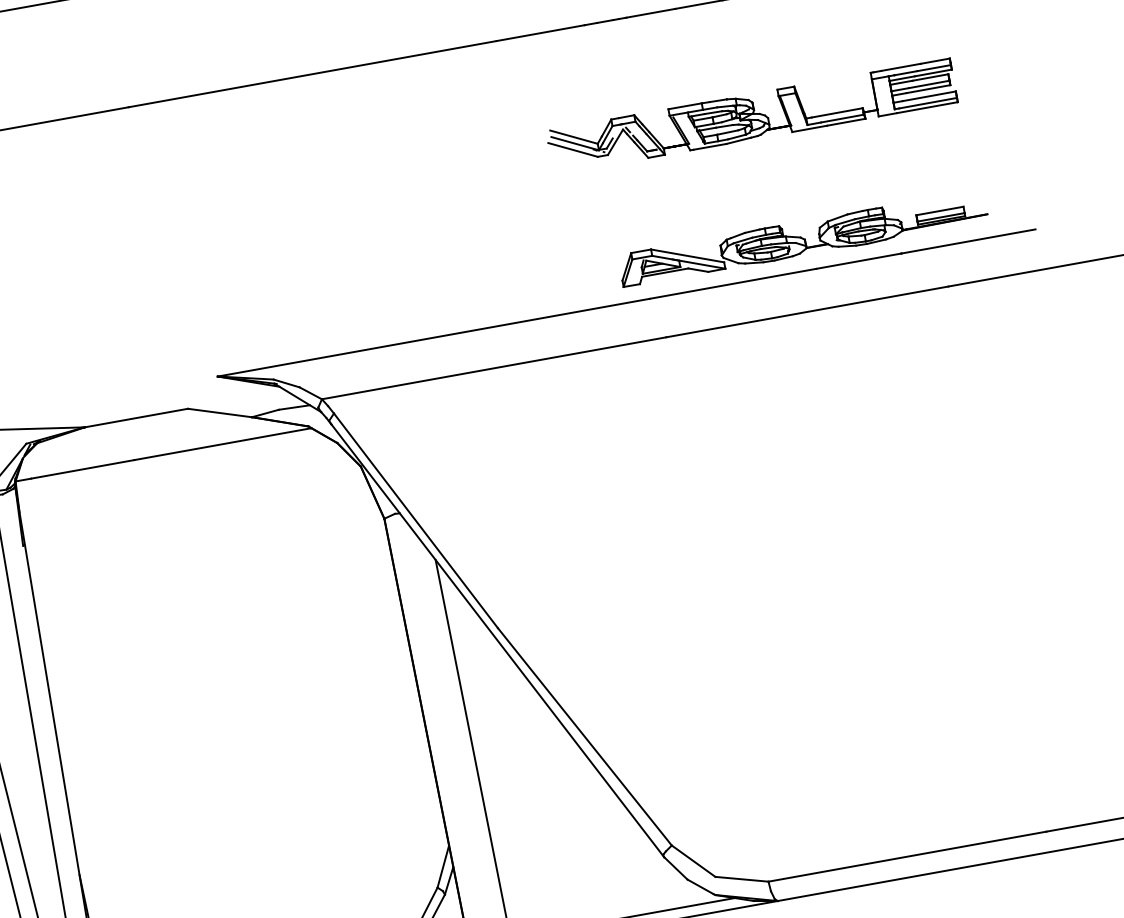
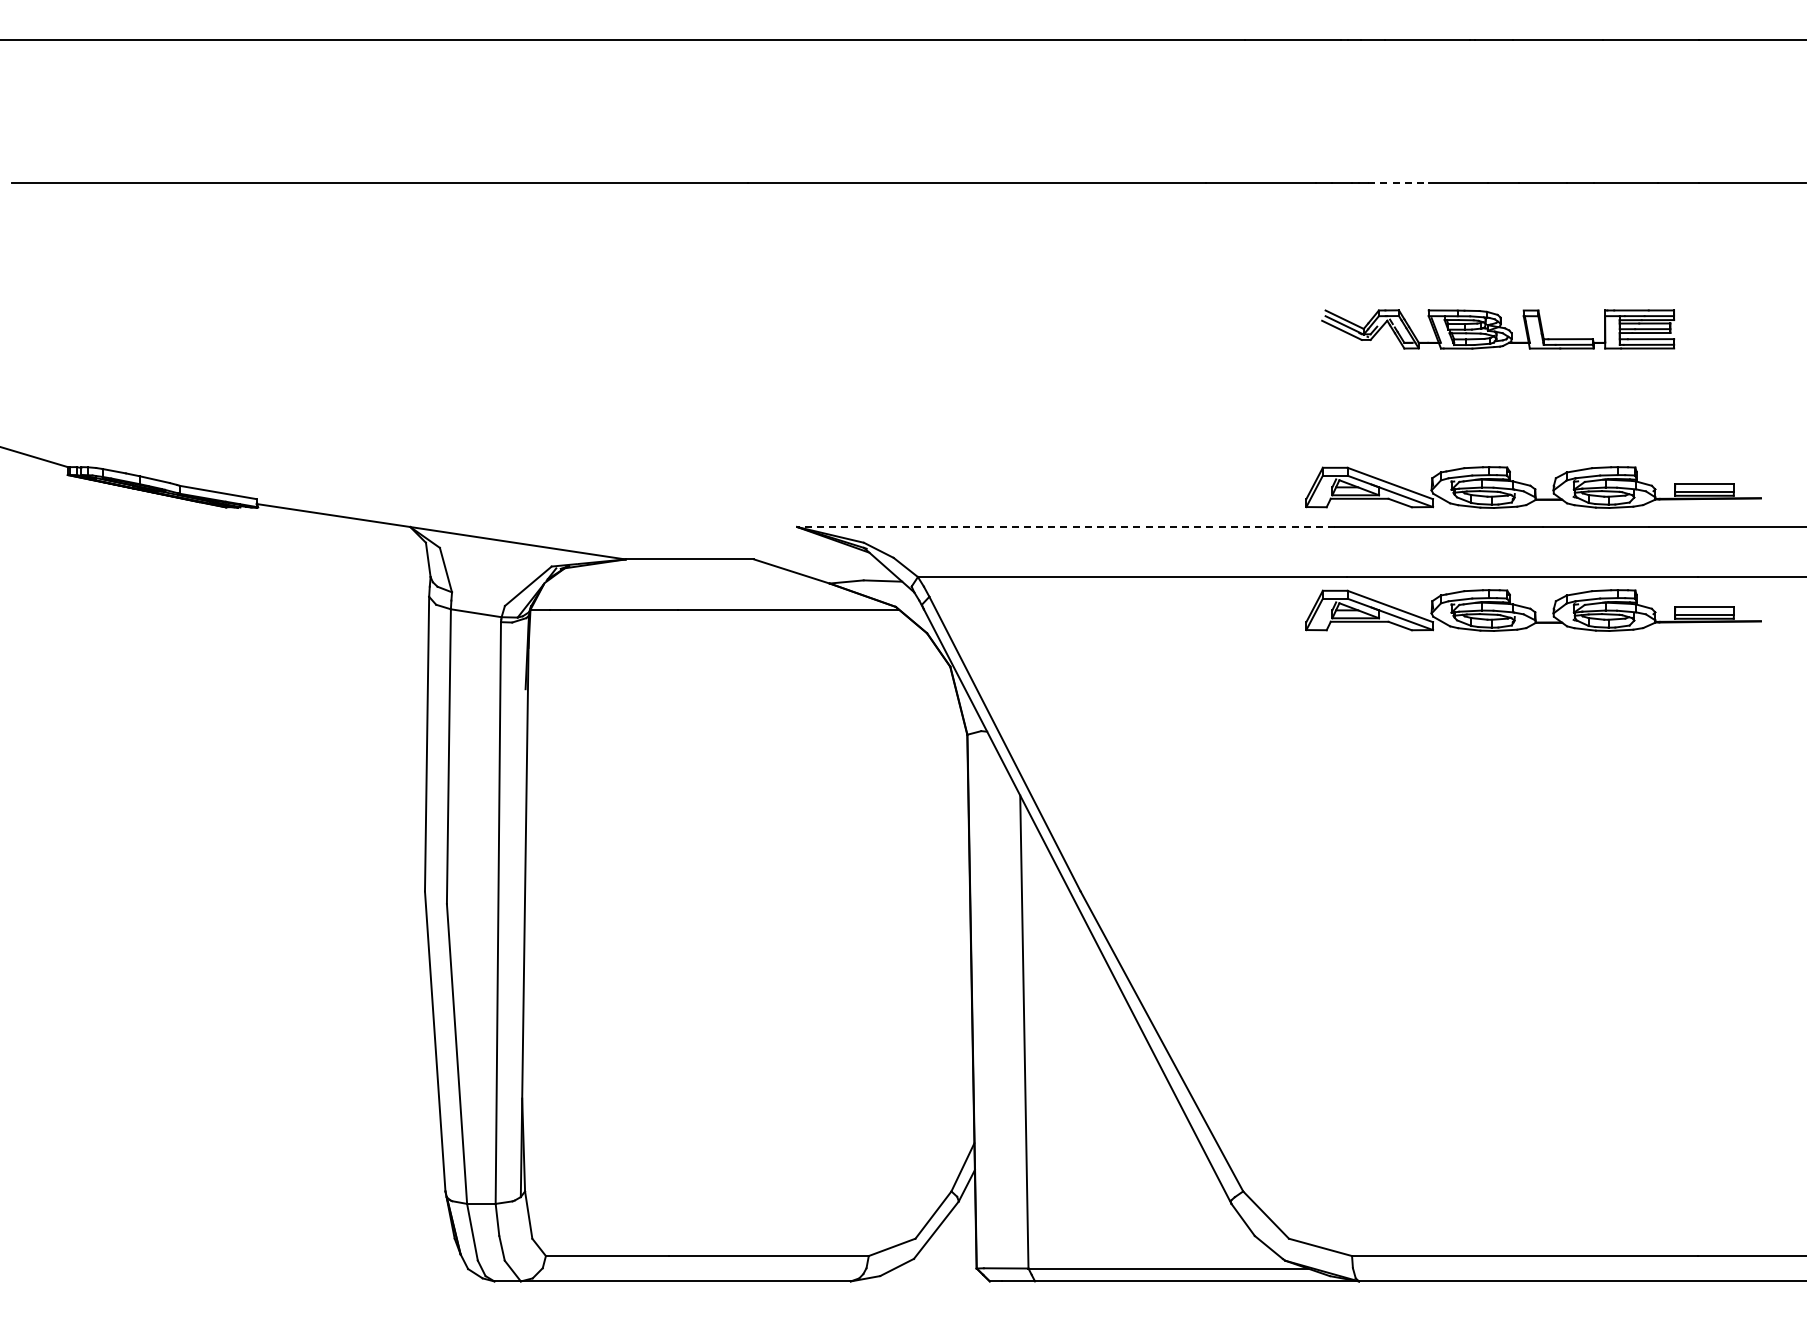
line: (650, 13) -> (1398, 182), solid -> dashed
part: (751, 116) -> (1497, 329), size x0.7
part: (820, 337) -> (1533, 610), added
line: (434, 338) -> (1066, 527), solid -> dashed

